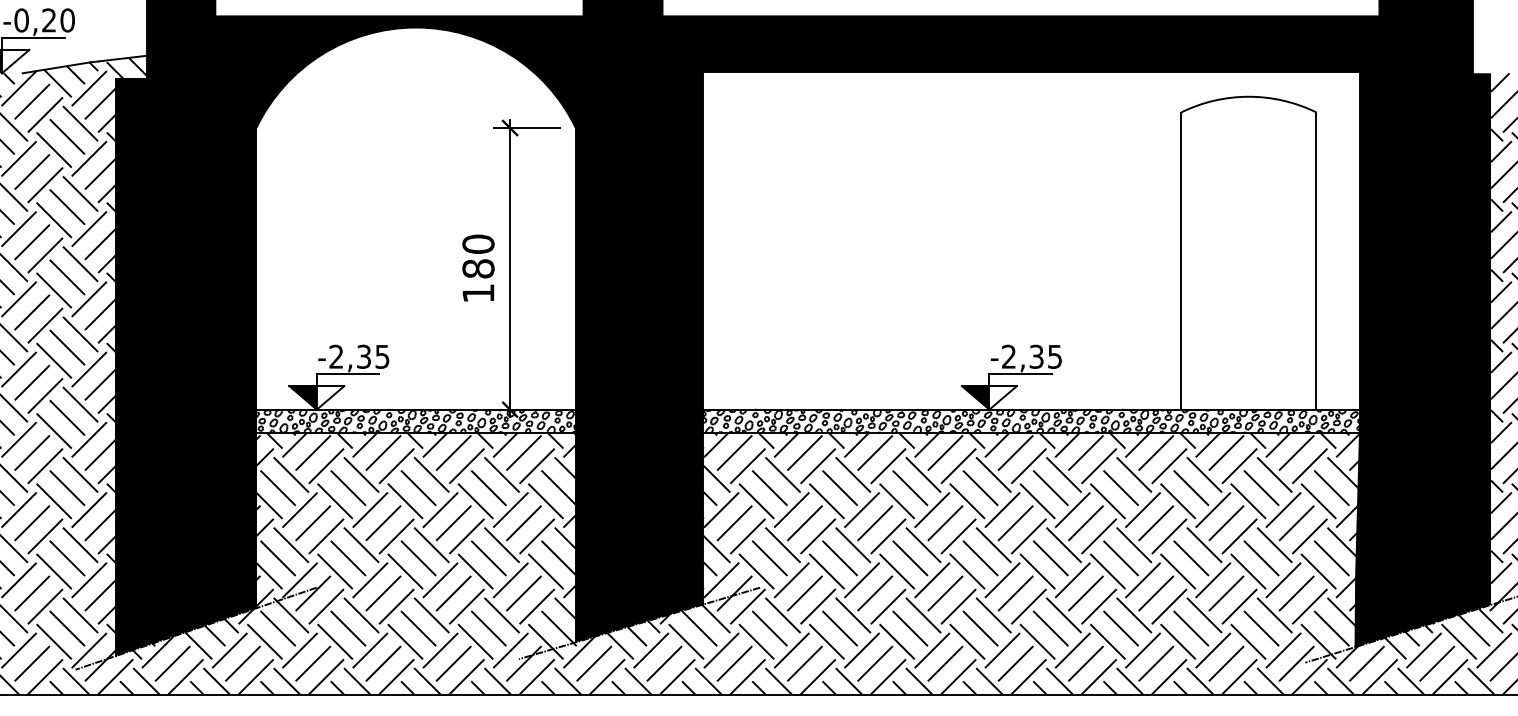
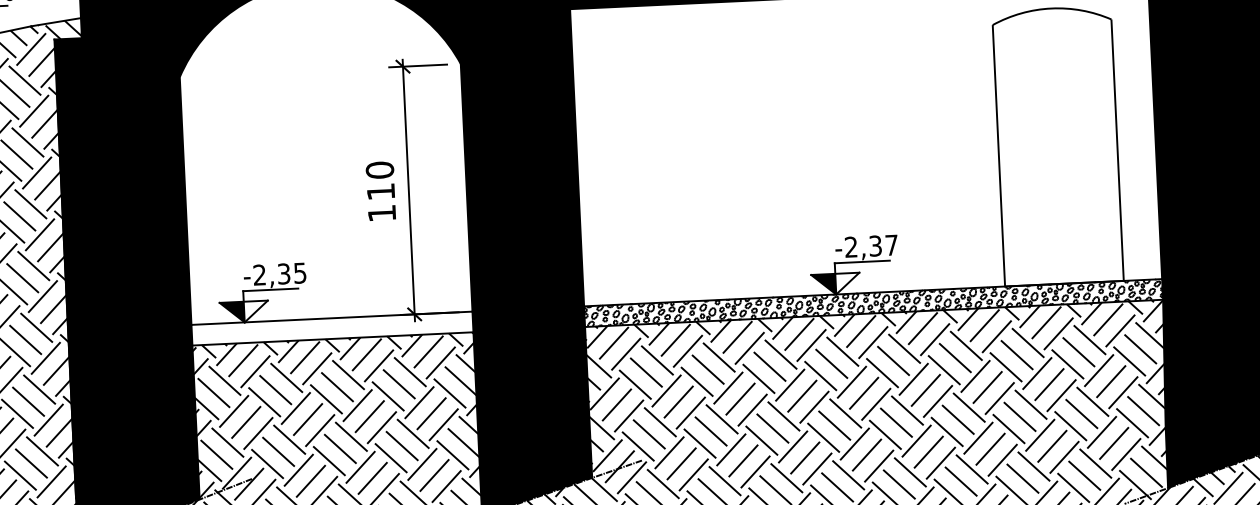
text: (478, 268) -> (381, 191), 180 -> 110
text: (1054, 356) -> (891, 245), -2,35 -> -2,37
hatch: (415, 421) -> (331, 328), removed

